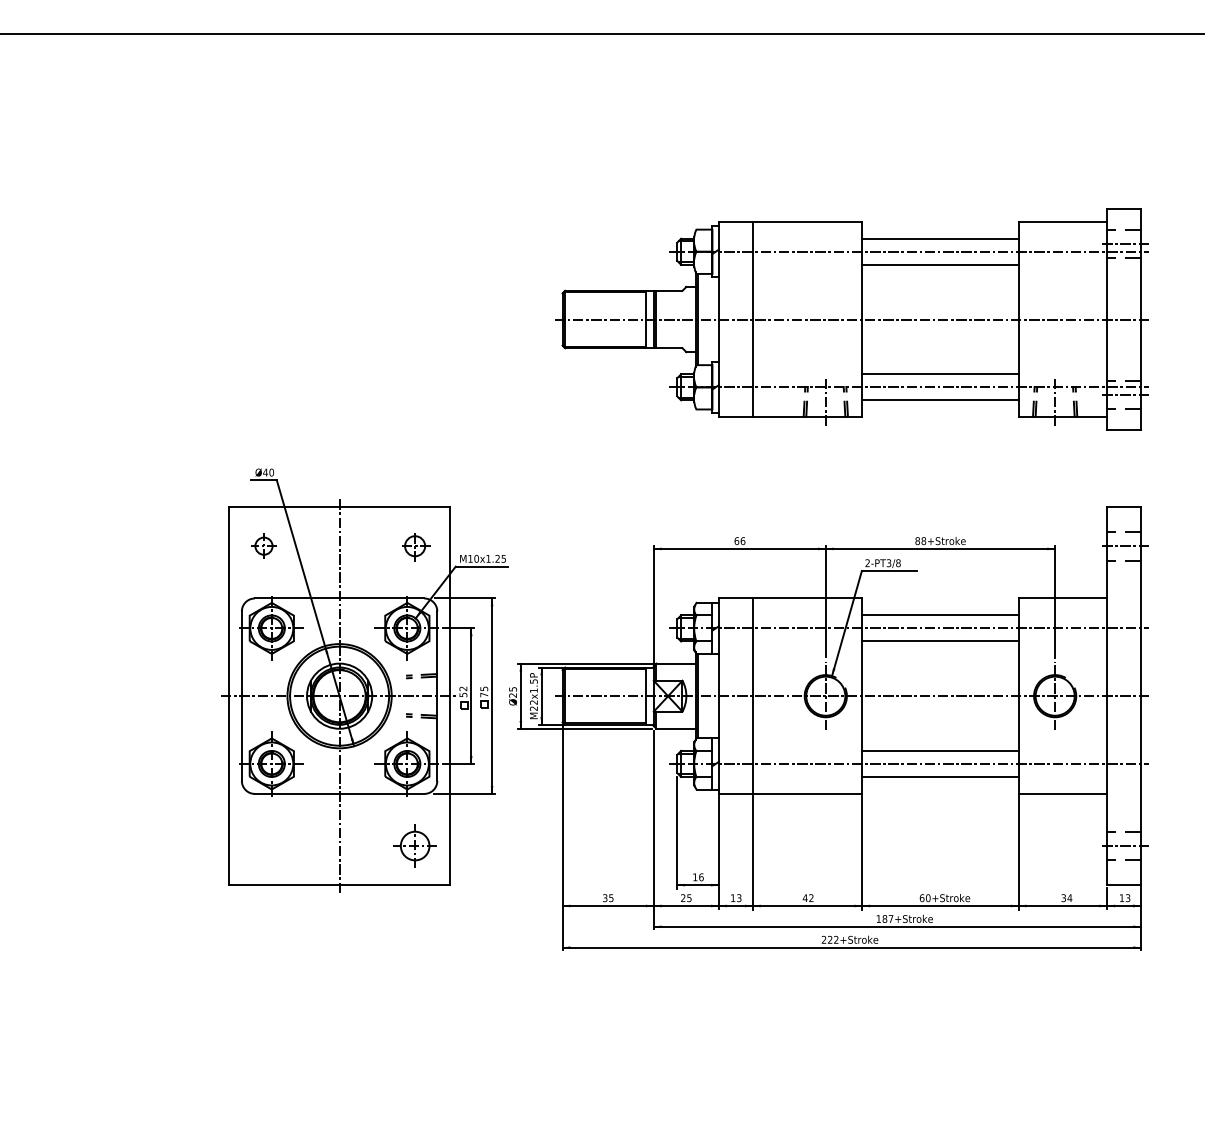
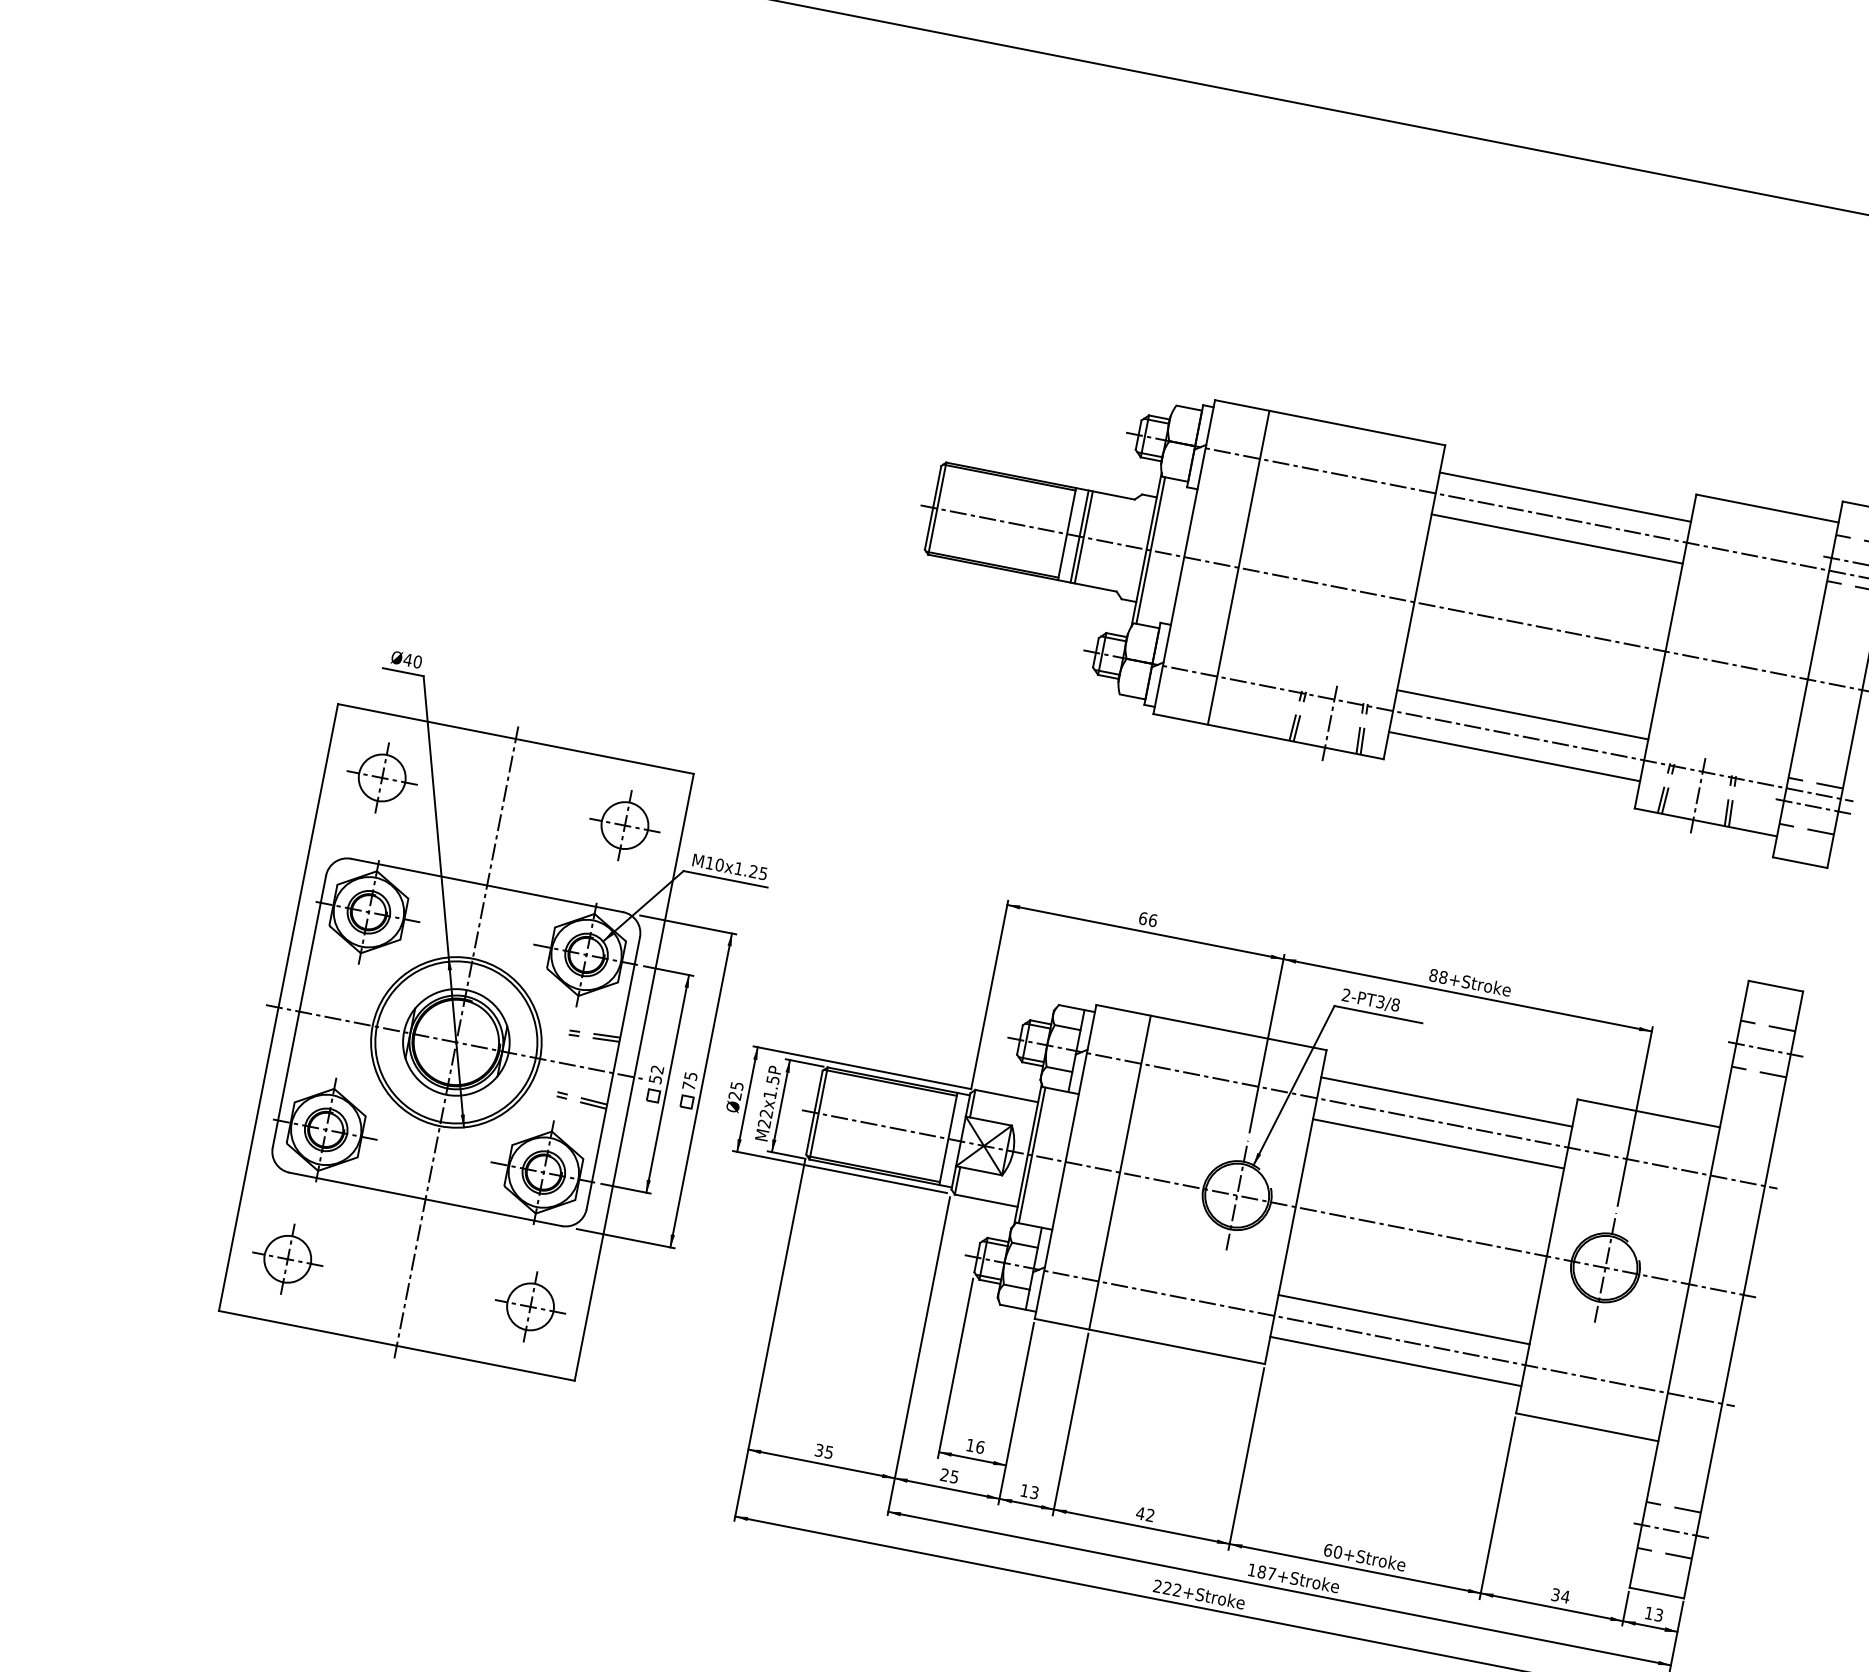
part: (263, 545) -> (381, 776), size x1.67
part: (414, 545) -> (624, 824), size x1.43
part: (263, 845) -> (287, 1258), added

